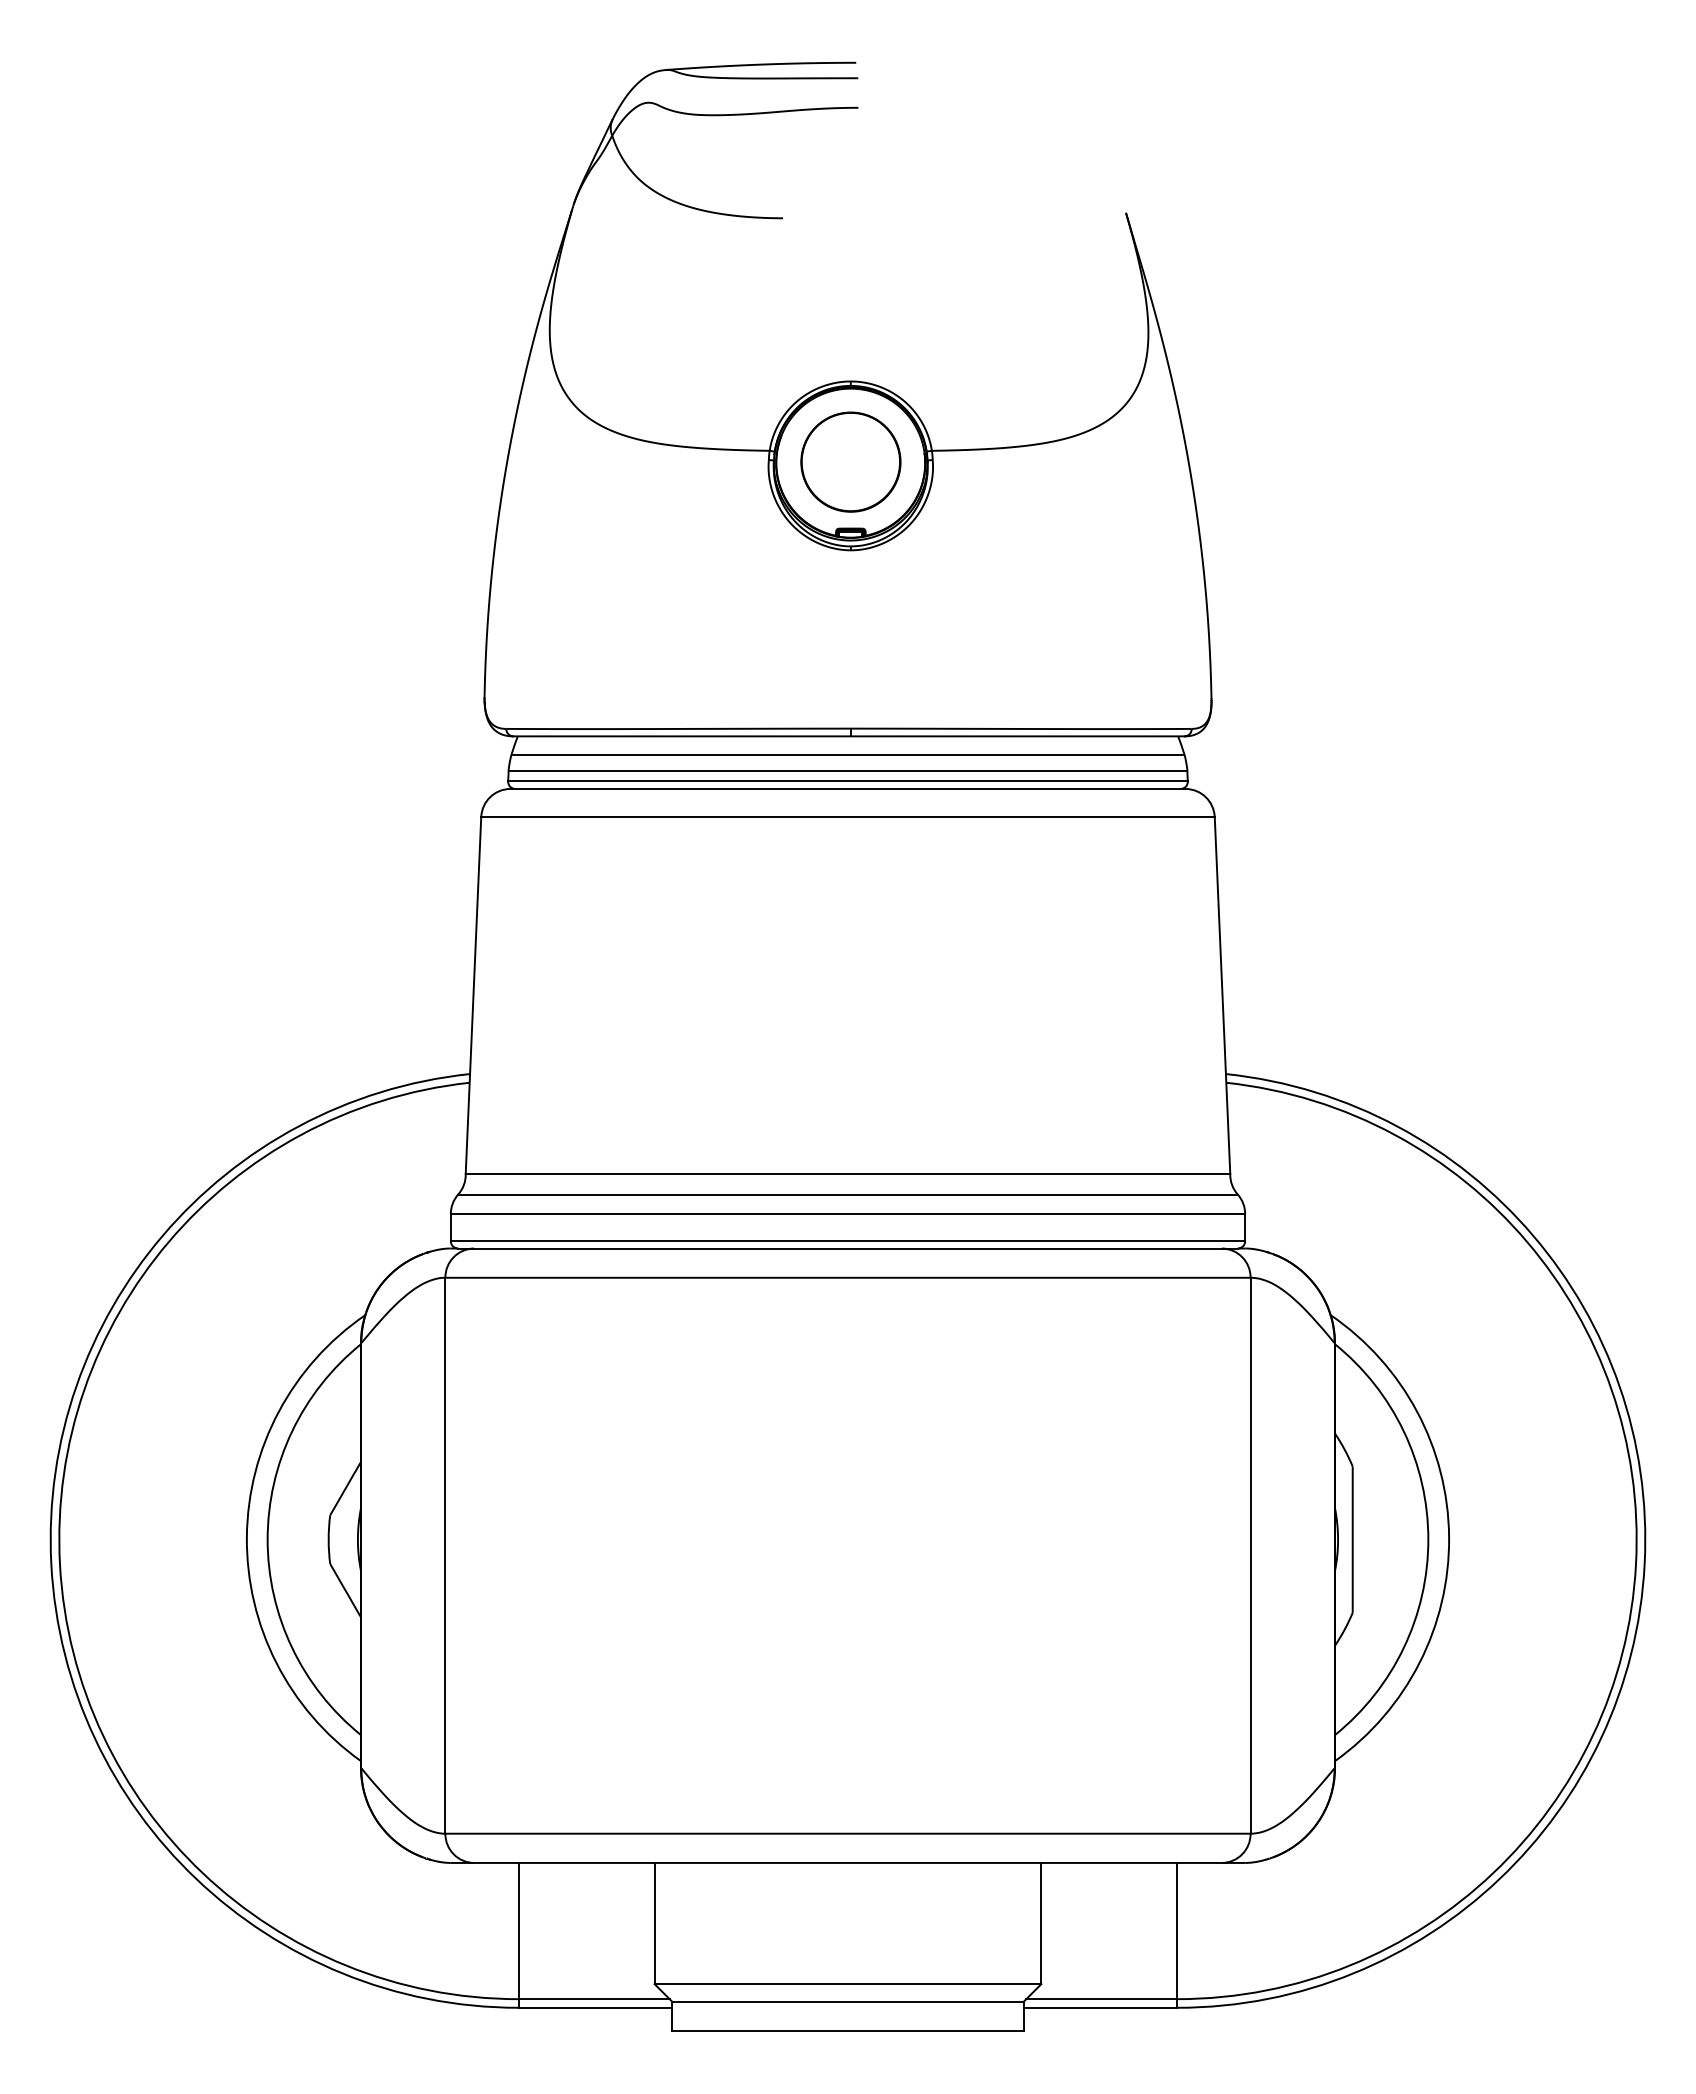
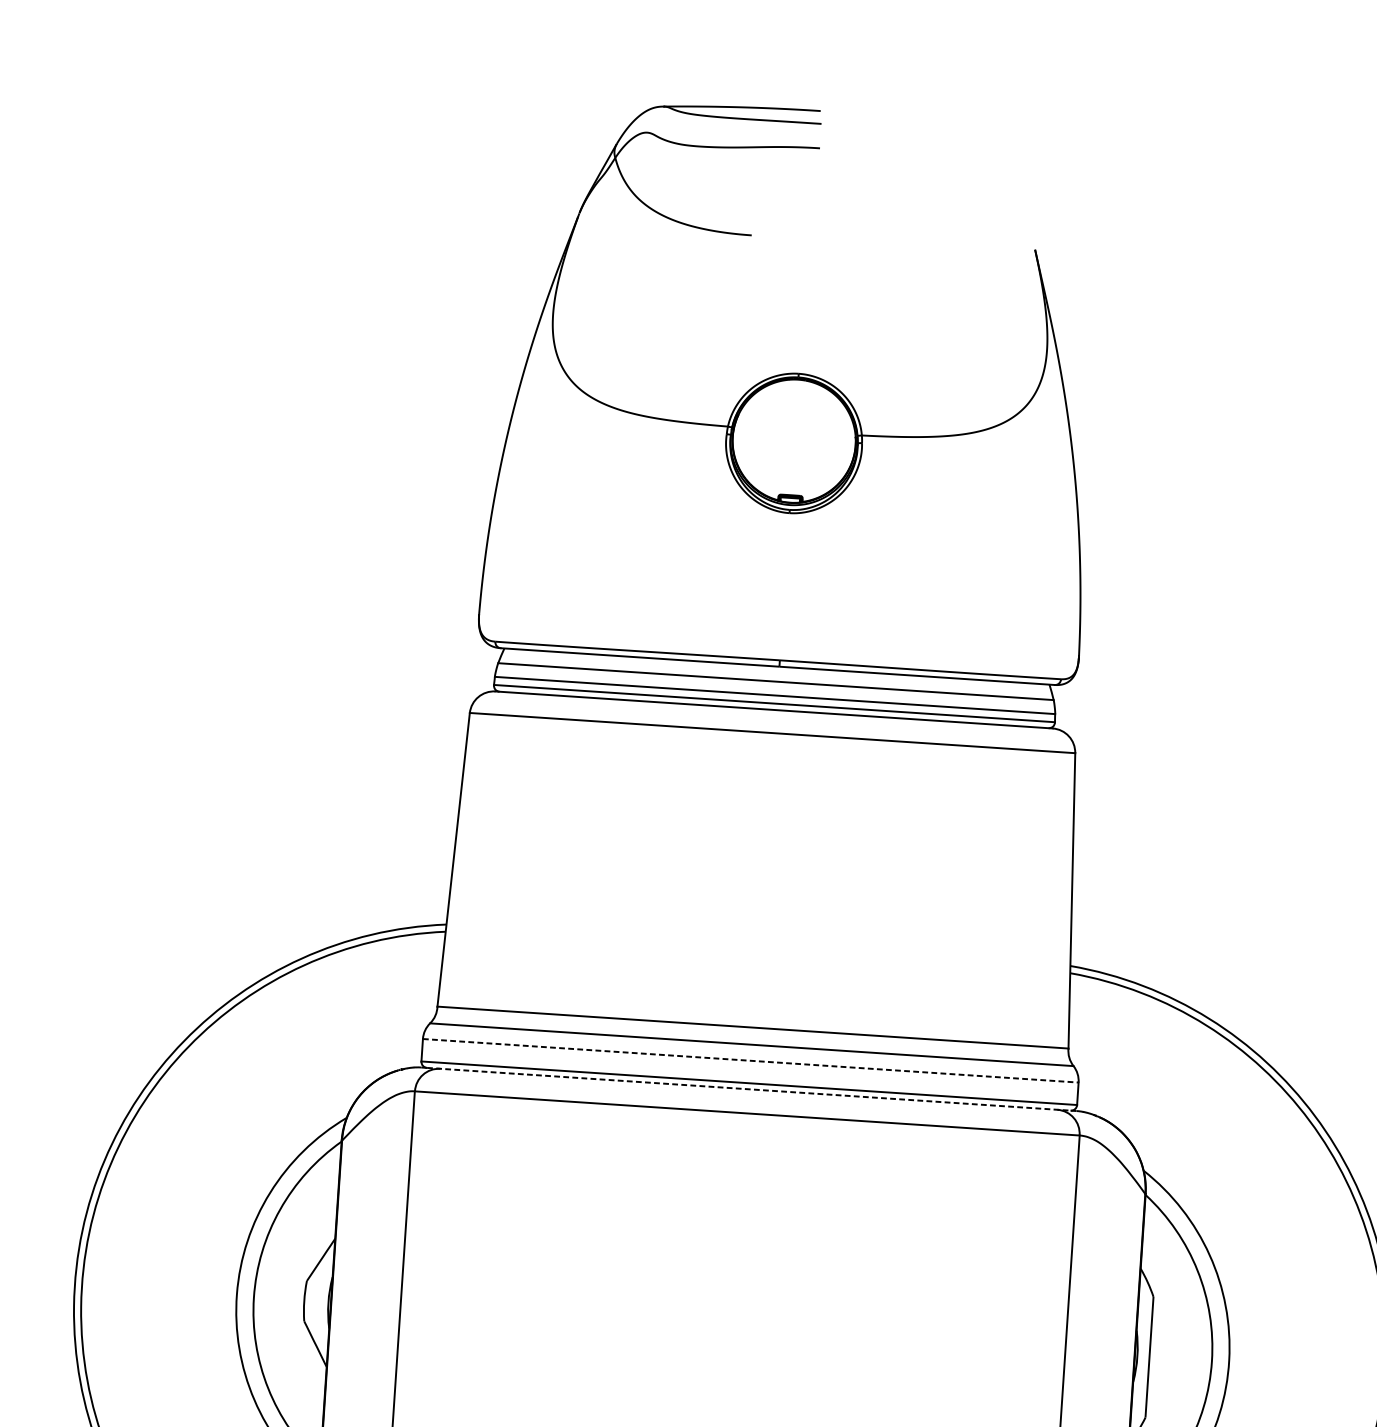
circle: (850, 461) -> (794, 439), removed
line: (848, 1214) -> (751, 1061), solid -> dashed
line: (847, 1248) -> (748, 1089), solid -> dashed

